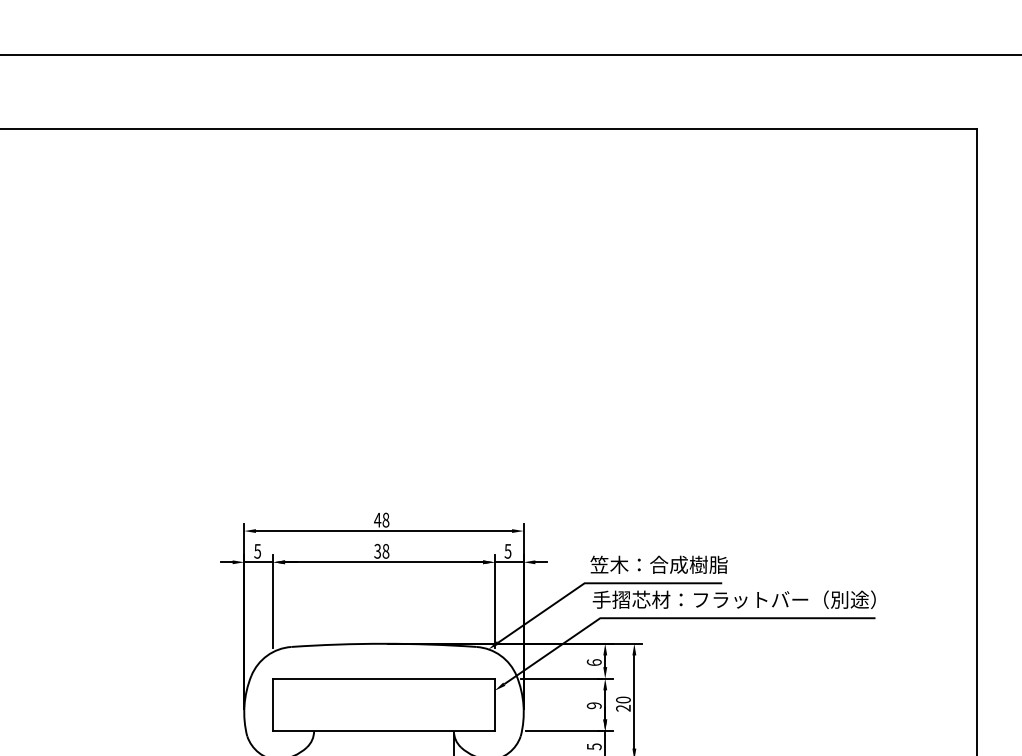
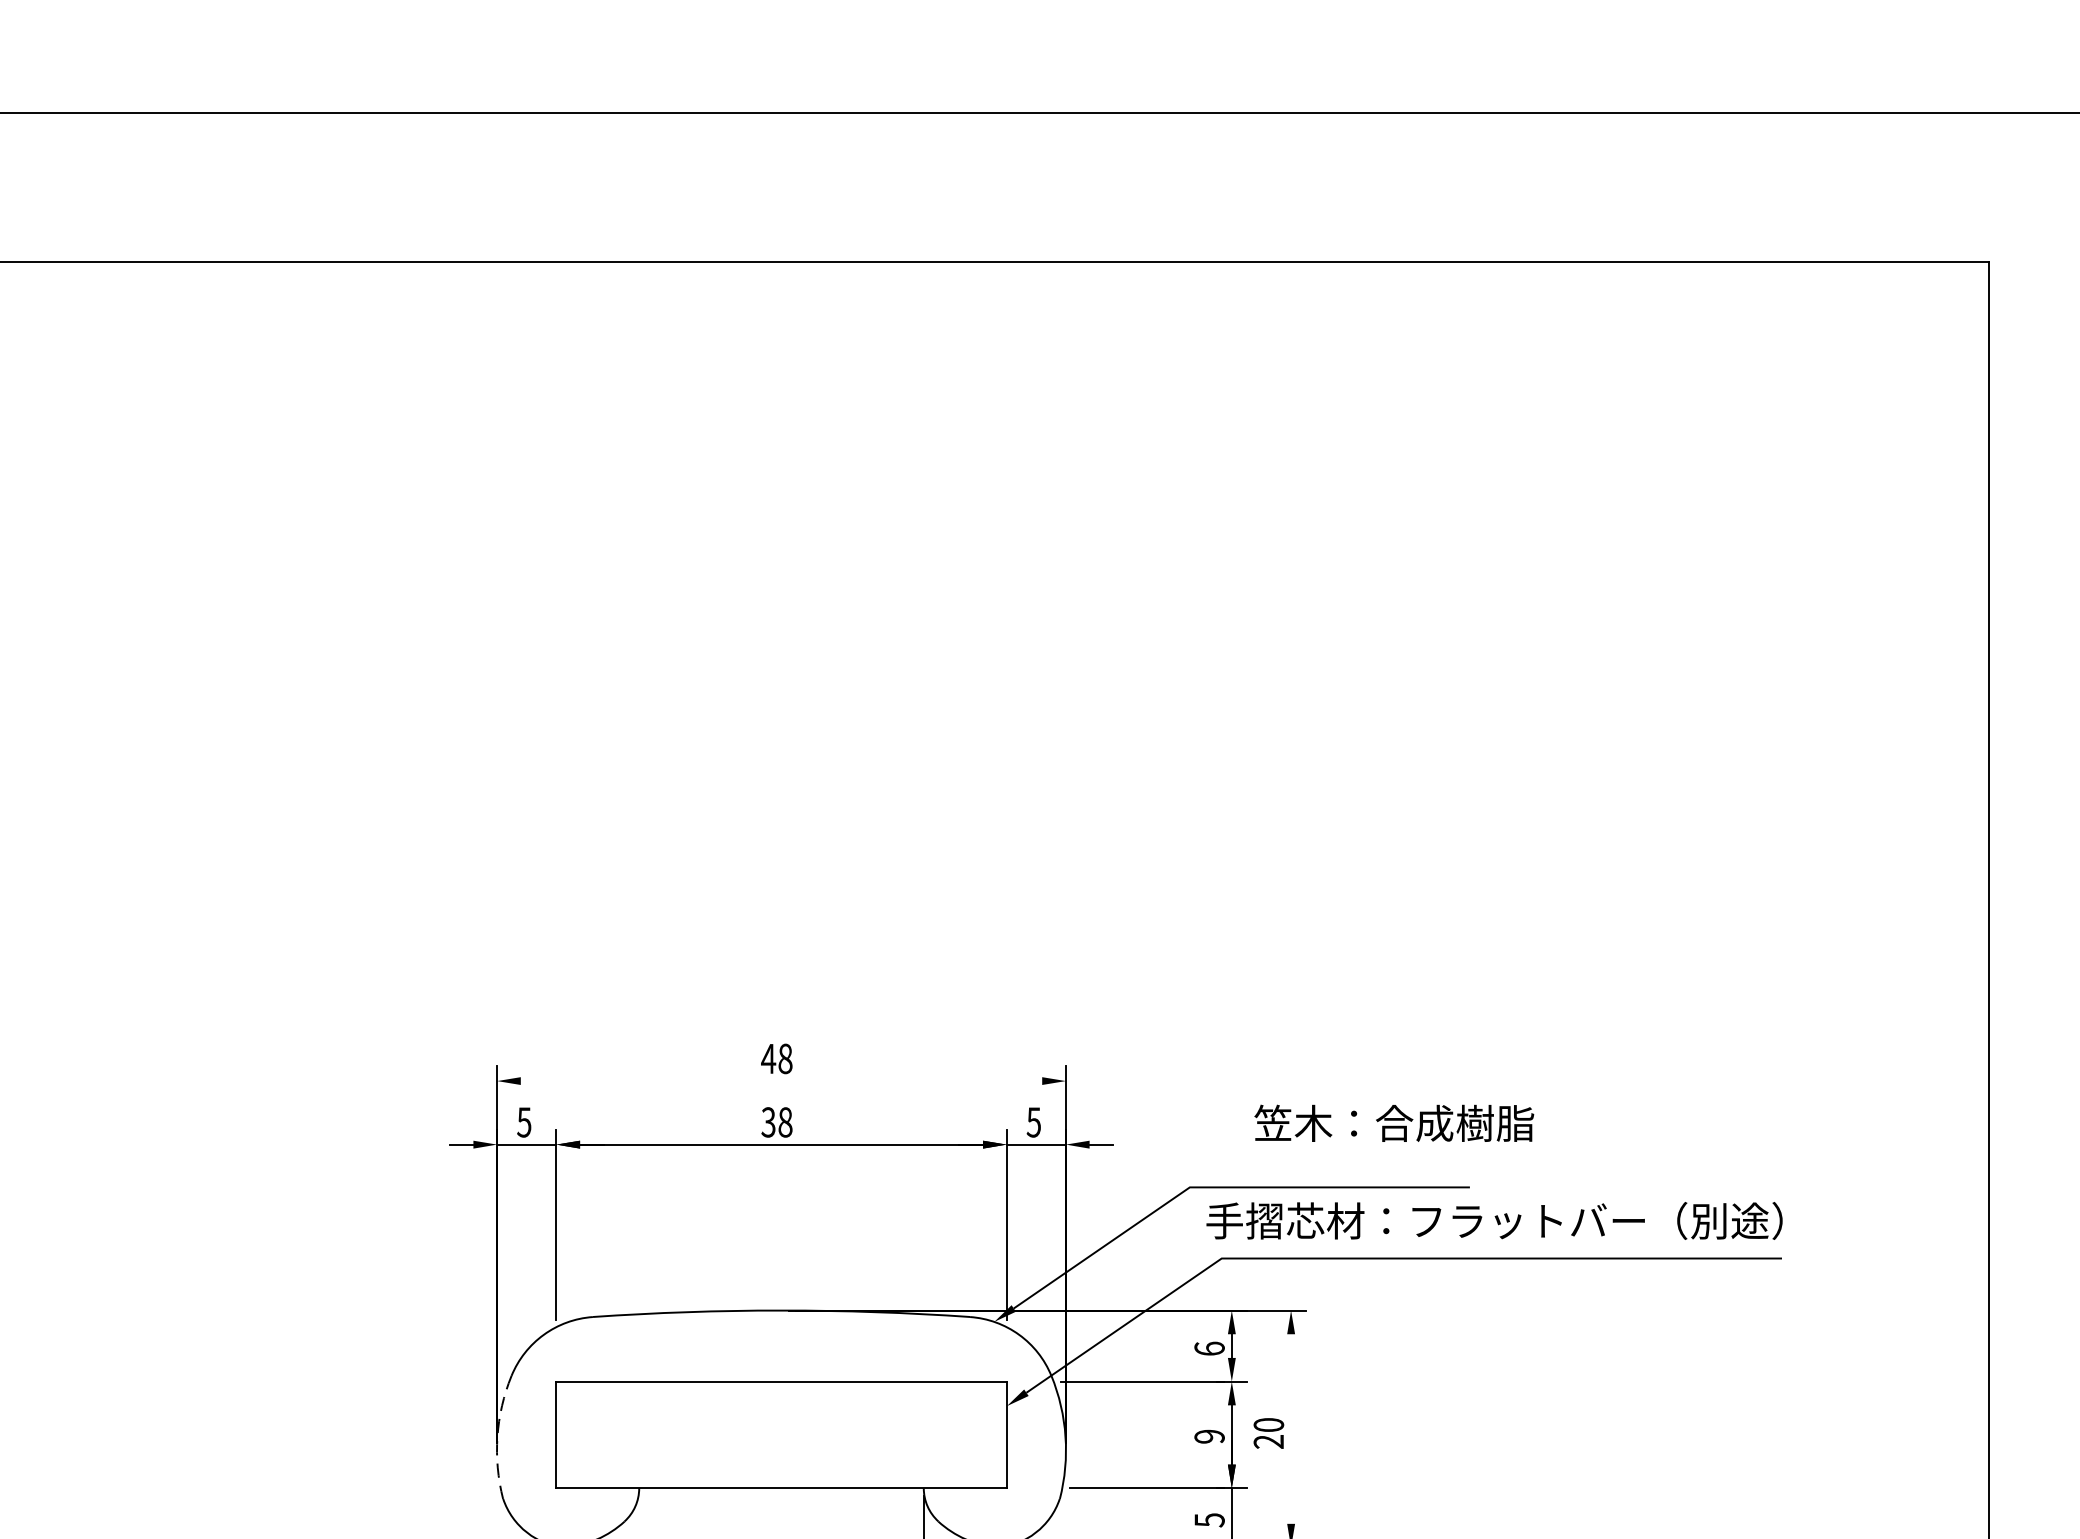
line: (383, 531) -> (780, 1081), removed
text: (658, 564) -> (1393, 1122), moved
line: (634, 701) -> (1291, 1428), removed
arc: (244, 705) -> (497, 1436), solid -> dashed

